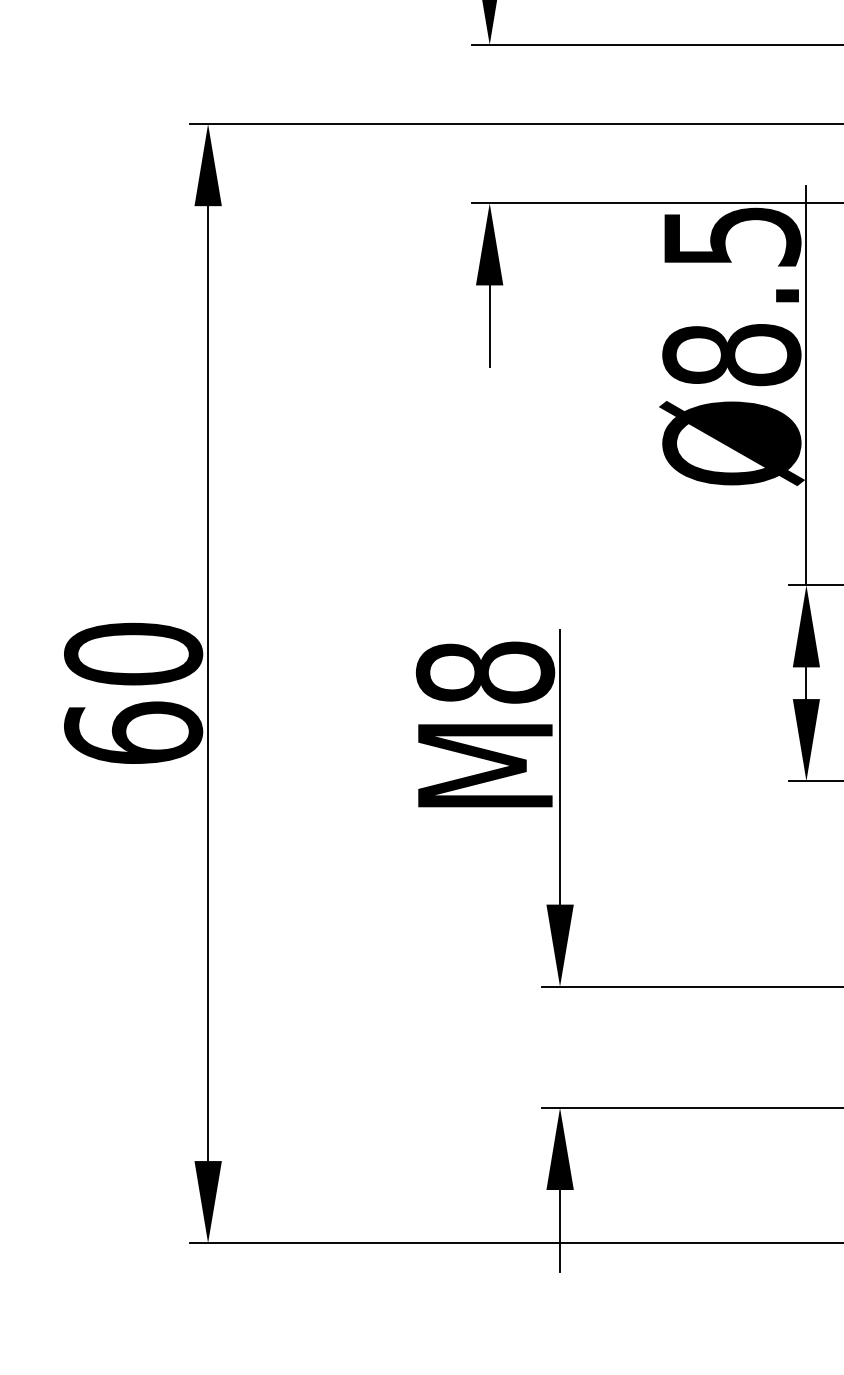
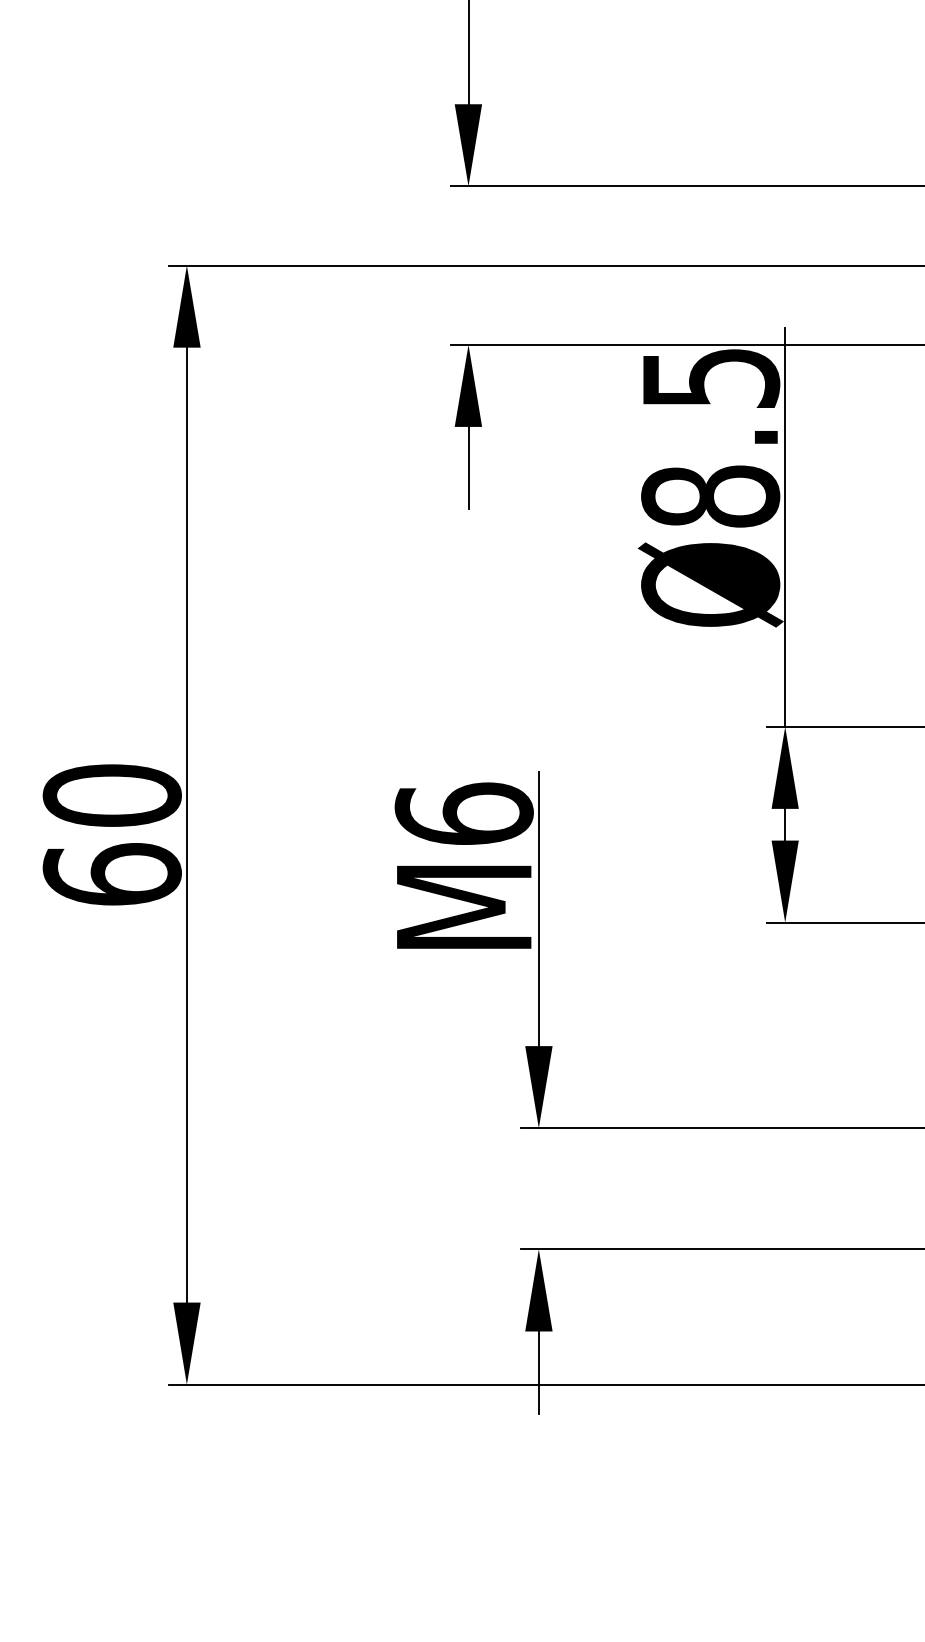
text: (484, 672) -> (463, 813), M8 -> M6

